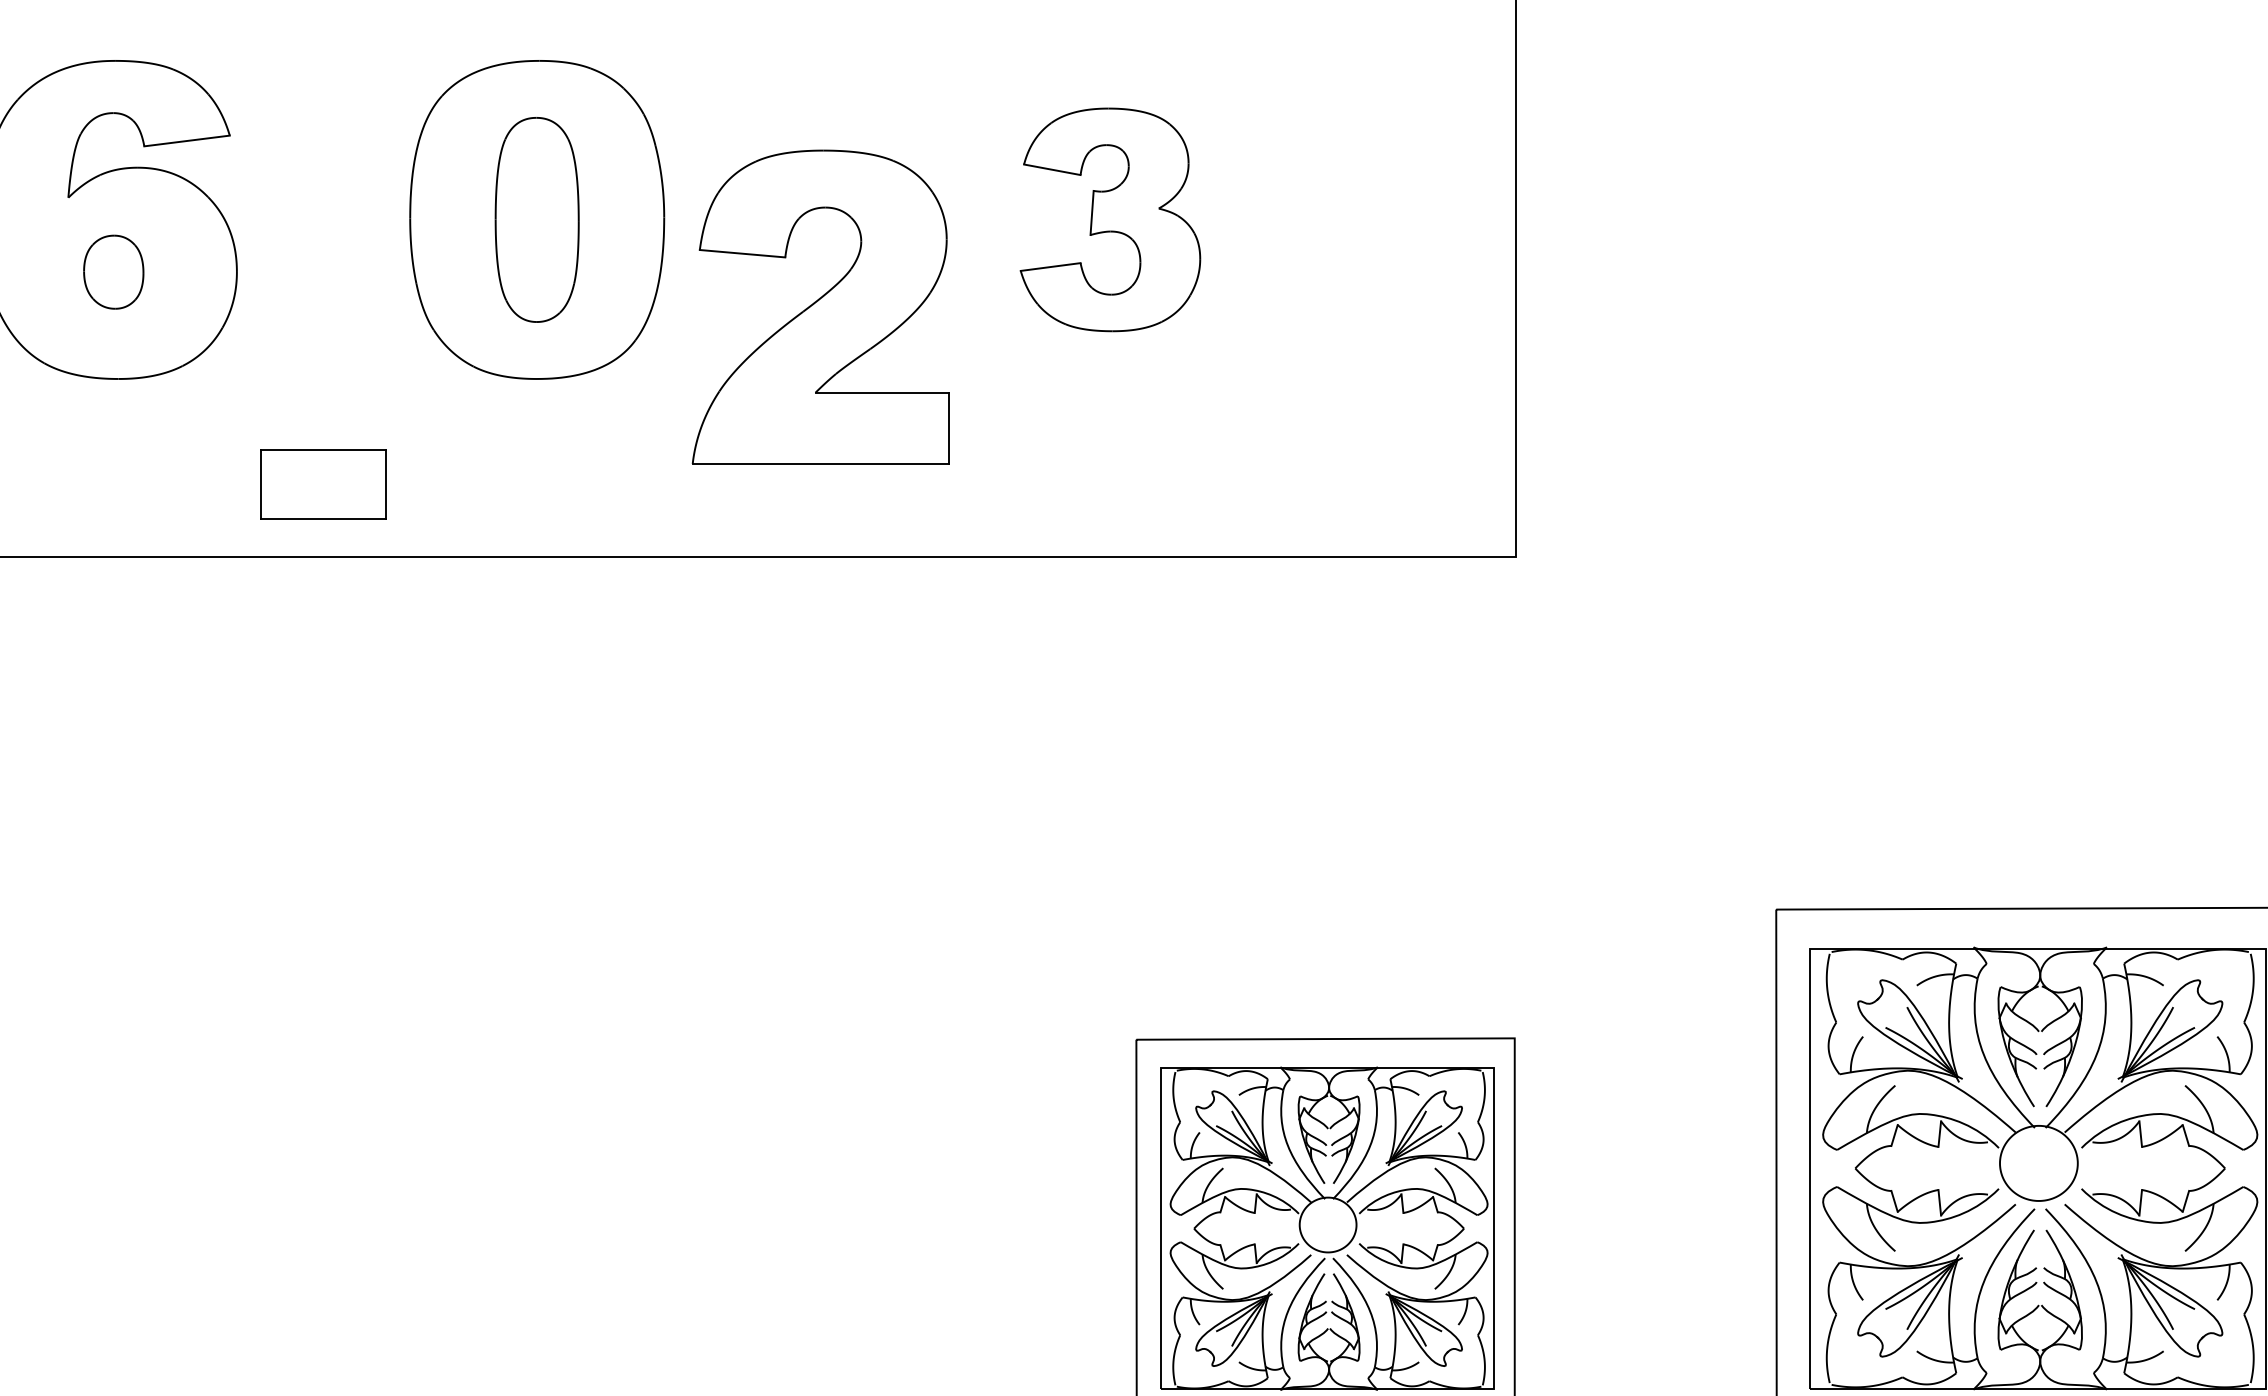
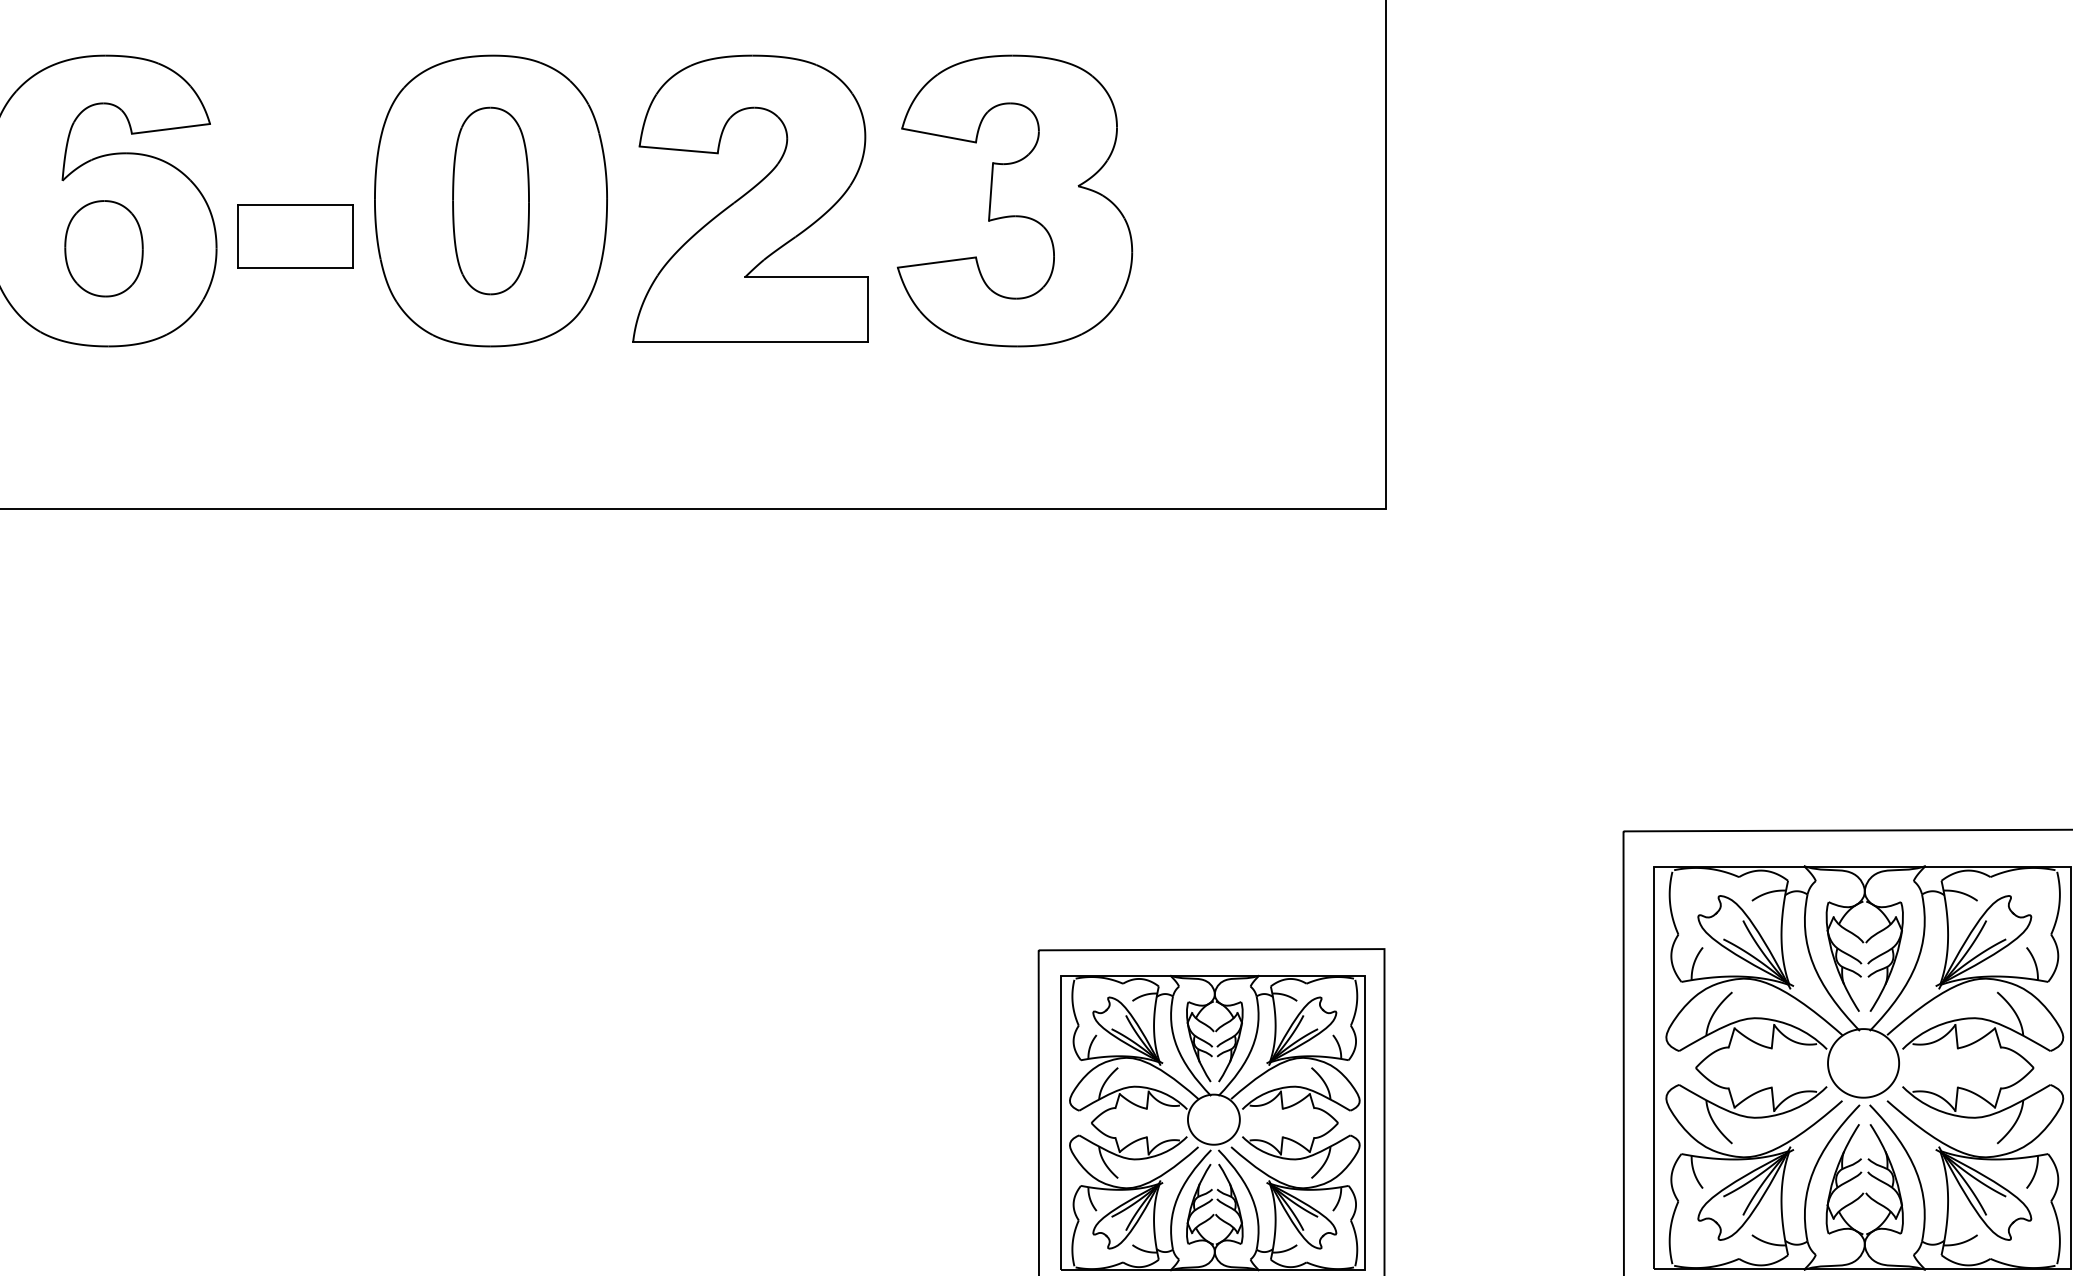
part: (1109, 219) -> (1014, 200), size x1.43
part: (113, 271) -> (103, 248), size x1.43
part: (821, 306) -> (750, 198), moved
part: (323, 484) -> (295, 236), moved

